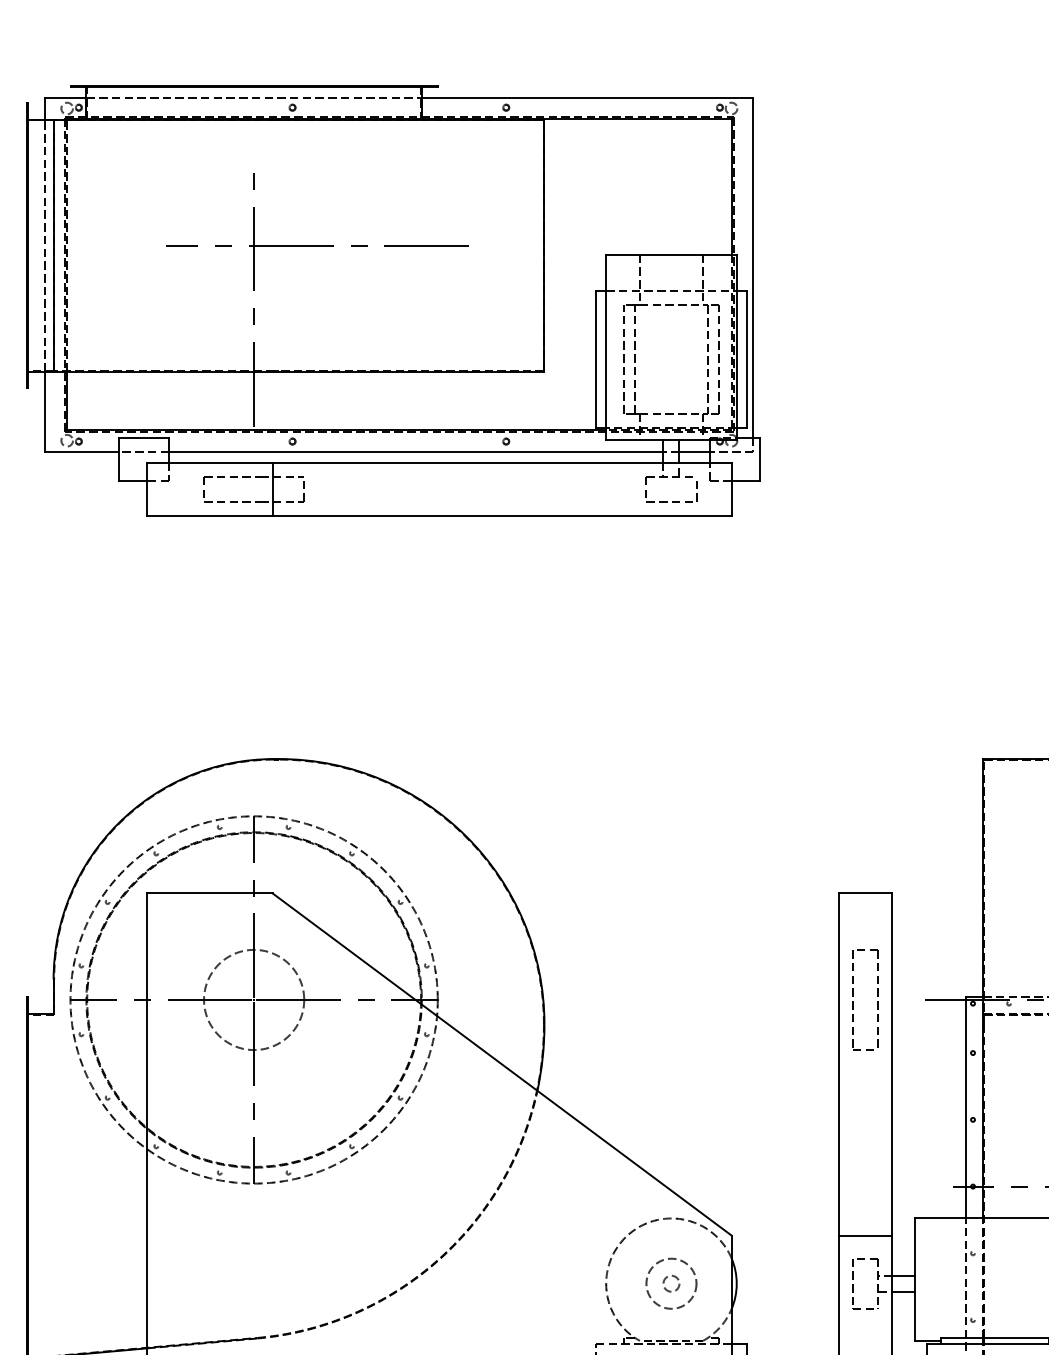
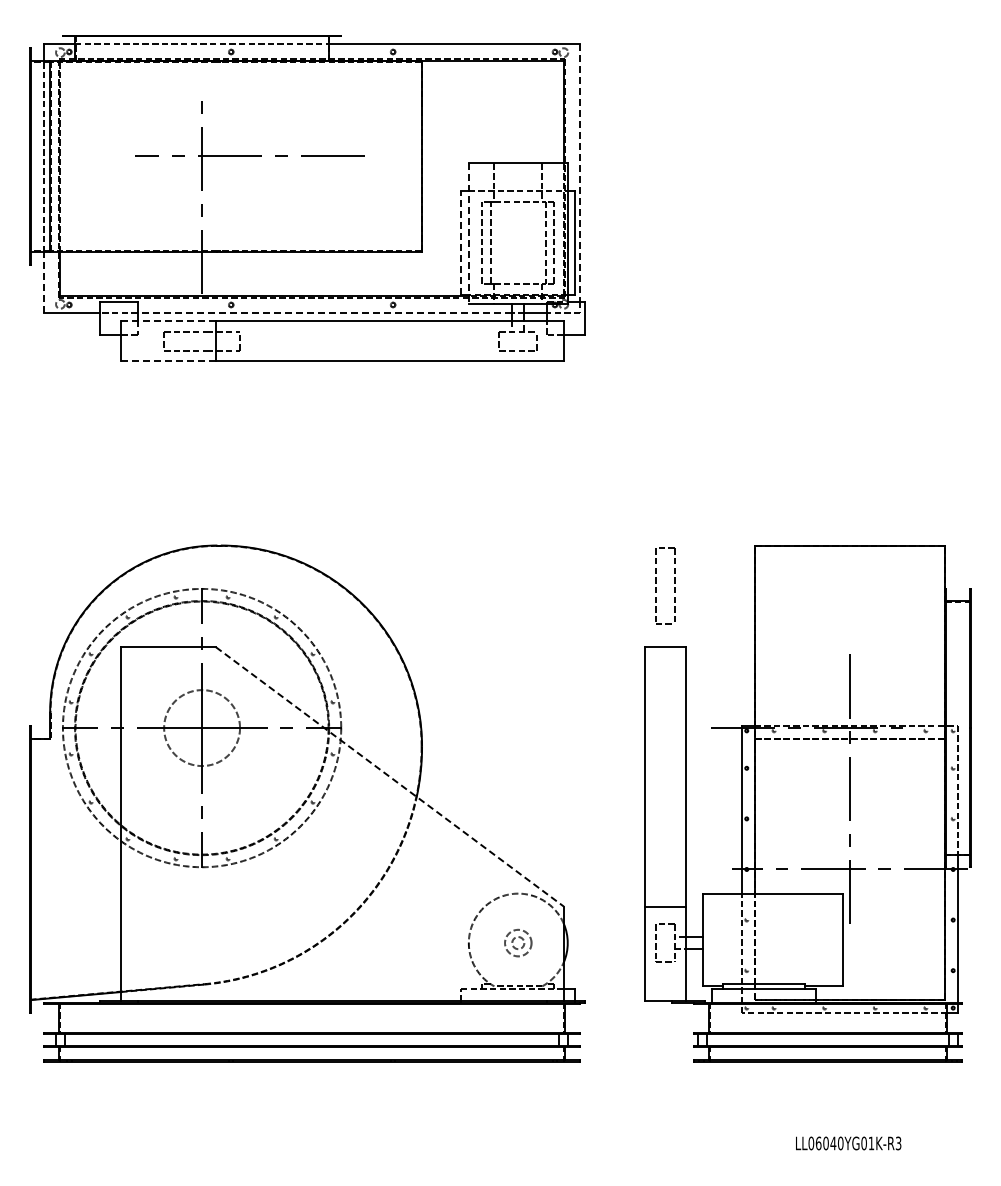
line: (753, 268) -> (580, 173), solid -> dashed
line: (605, 348) -> (468, 234), solid -> dashed
line: (596, 359) -> (461, 242), solid -> dashed
line: (44, 410) -> (43, 281), solid -> dashed
line: (415, 451) -> (324, 312), solid -> dashed
line: (211, 462) -> (169, 320), solid -> dashed
line: (211, 516) -> (169, 361), solid -> dashed
part: (853, 996) -> (656, 583), moved
line: (501, 1063) -> (389, 776), solid -> dashed
circle: (671, 1284) -> (518, 943), size x0.7

